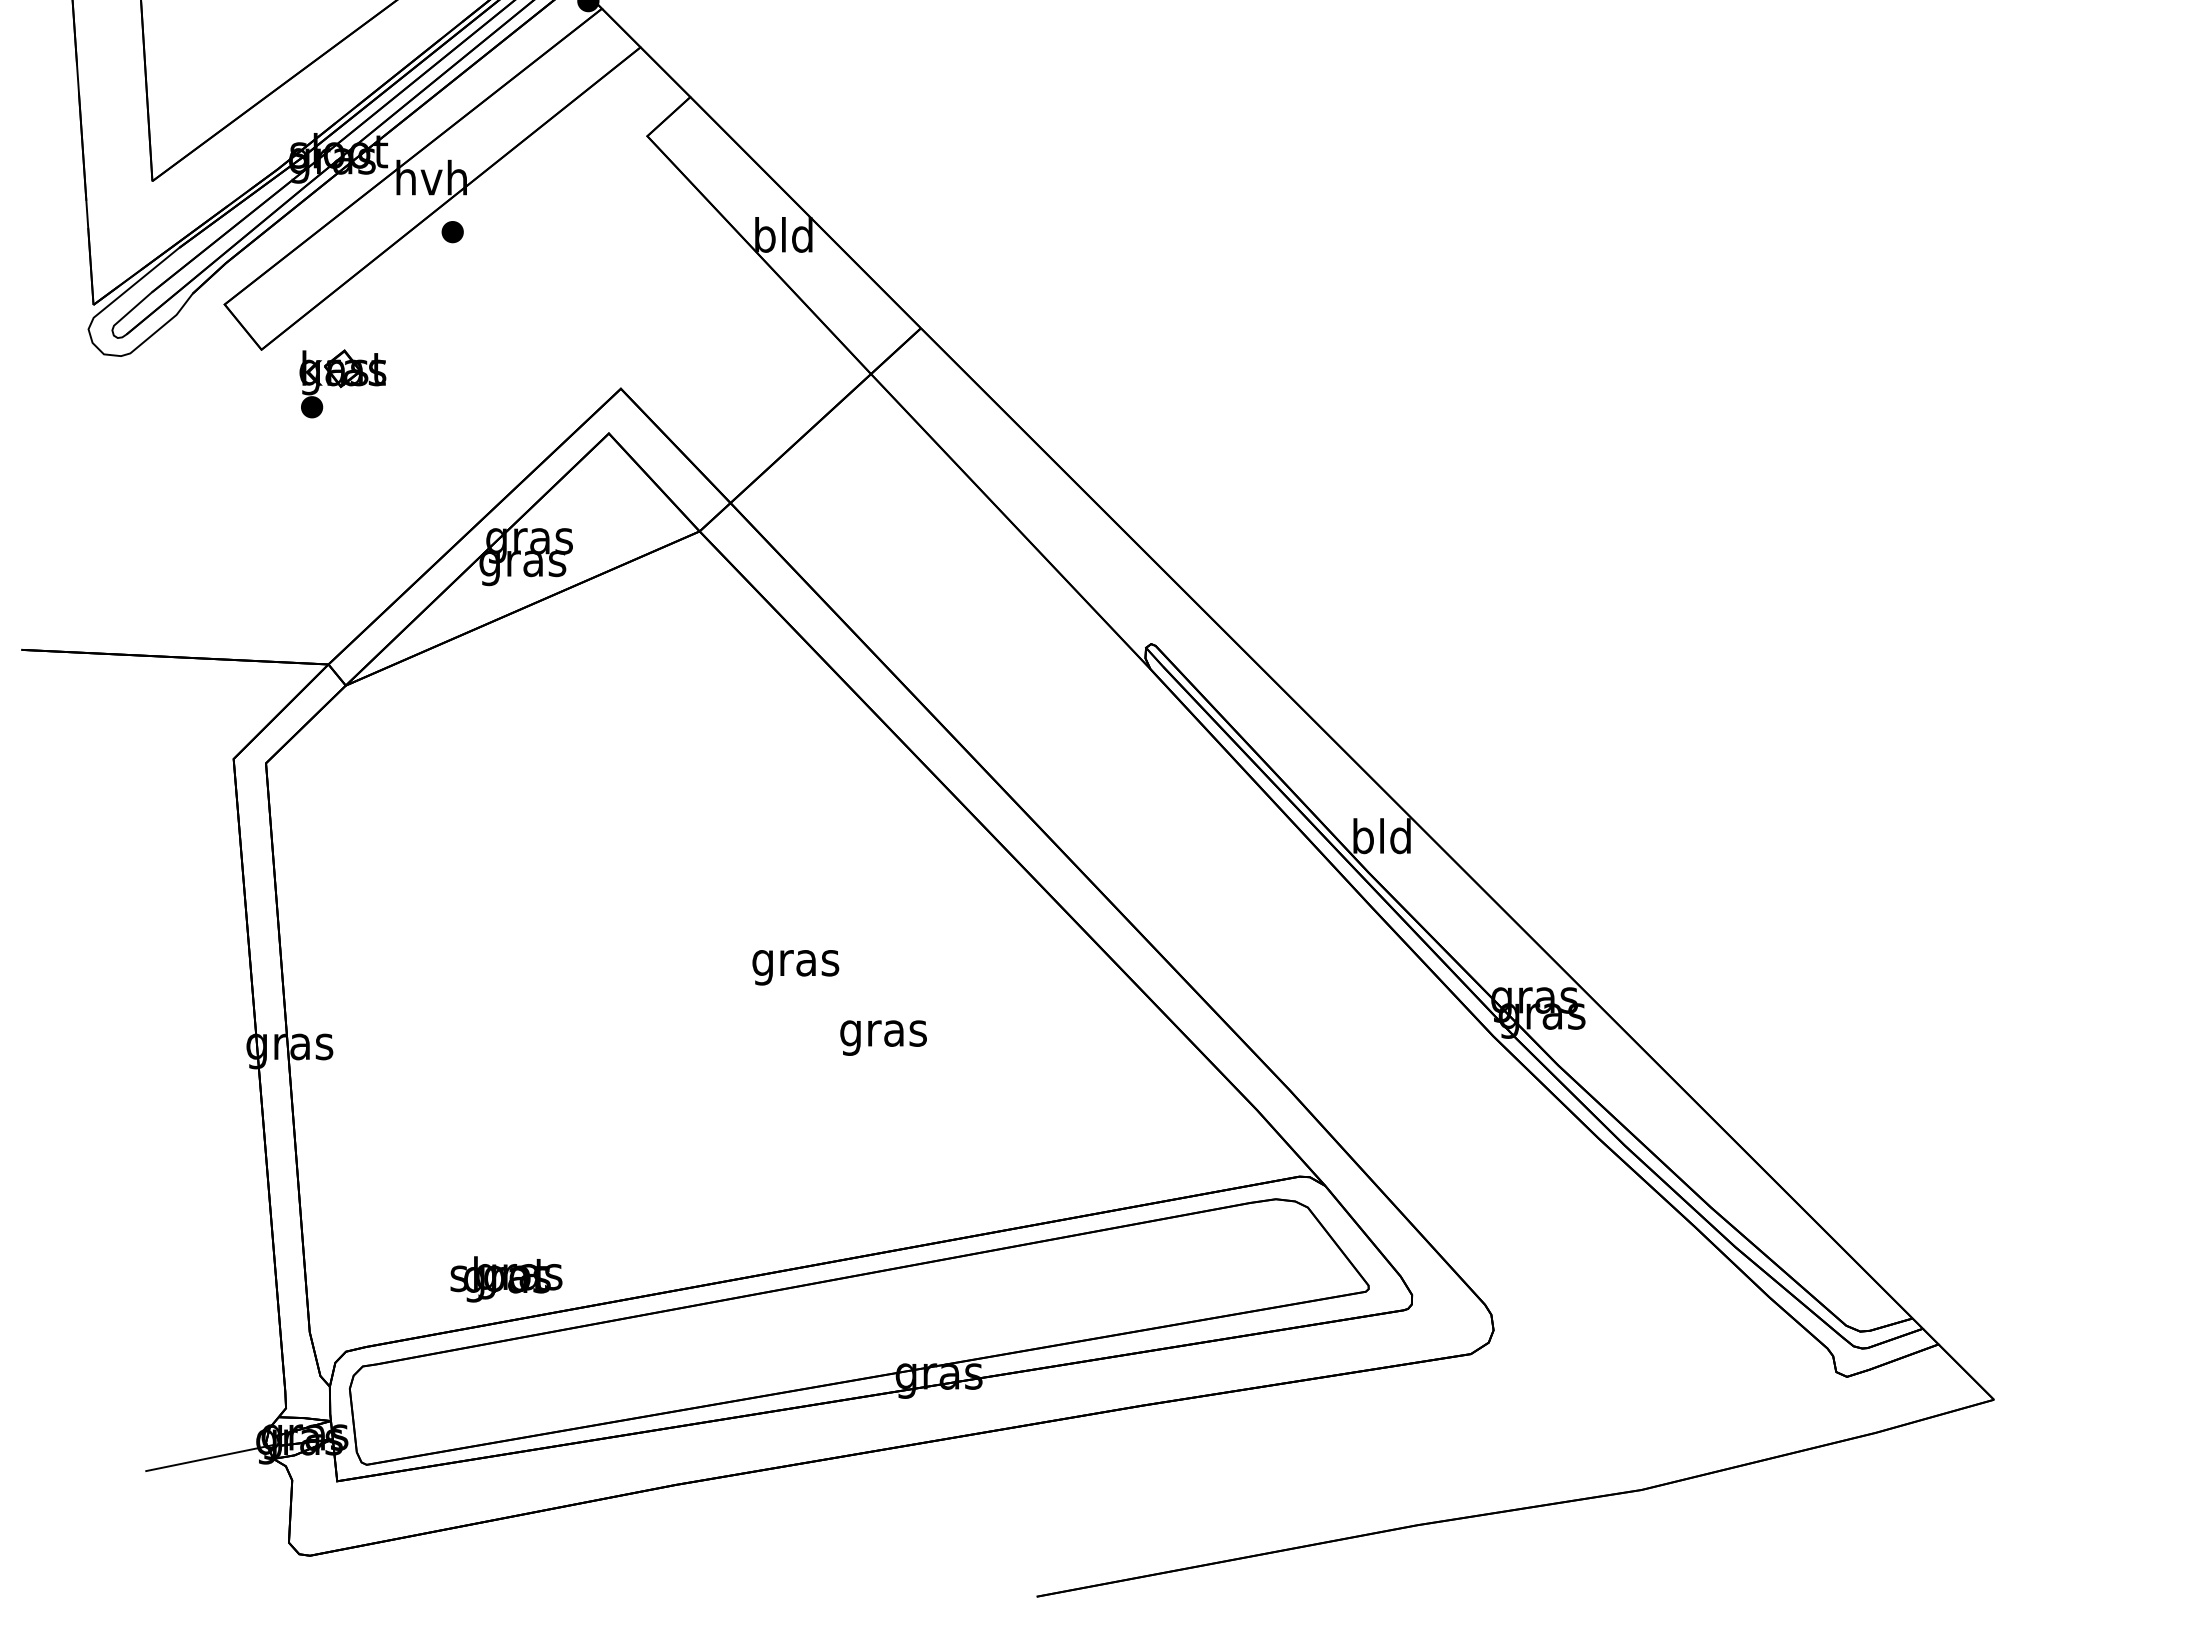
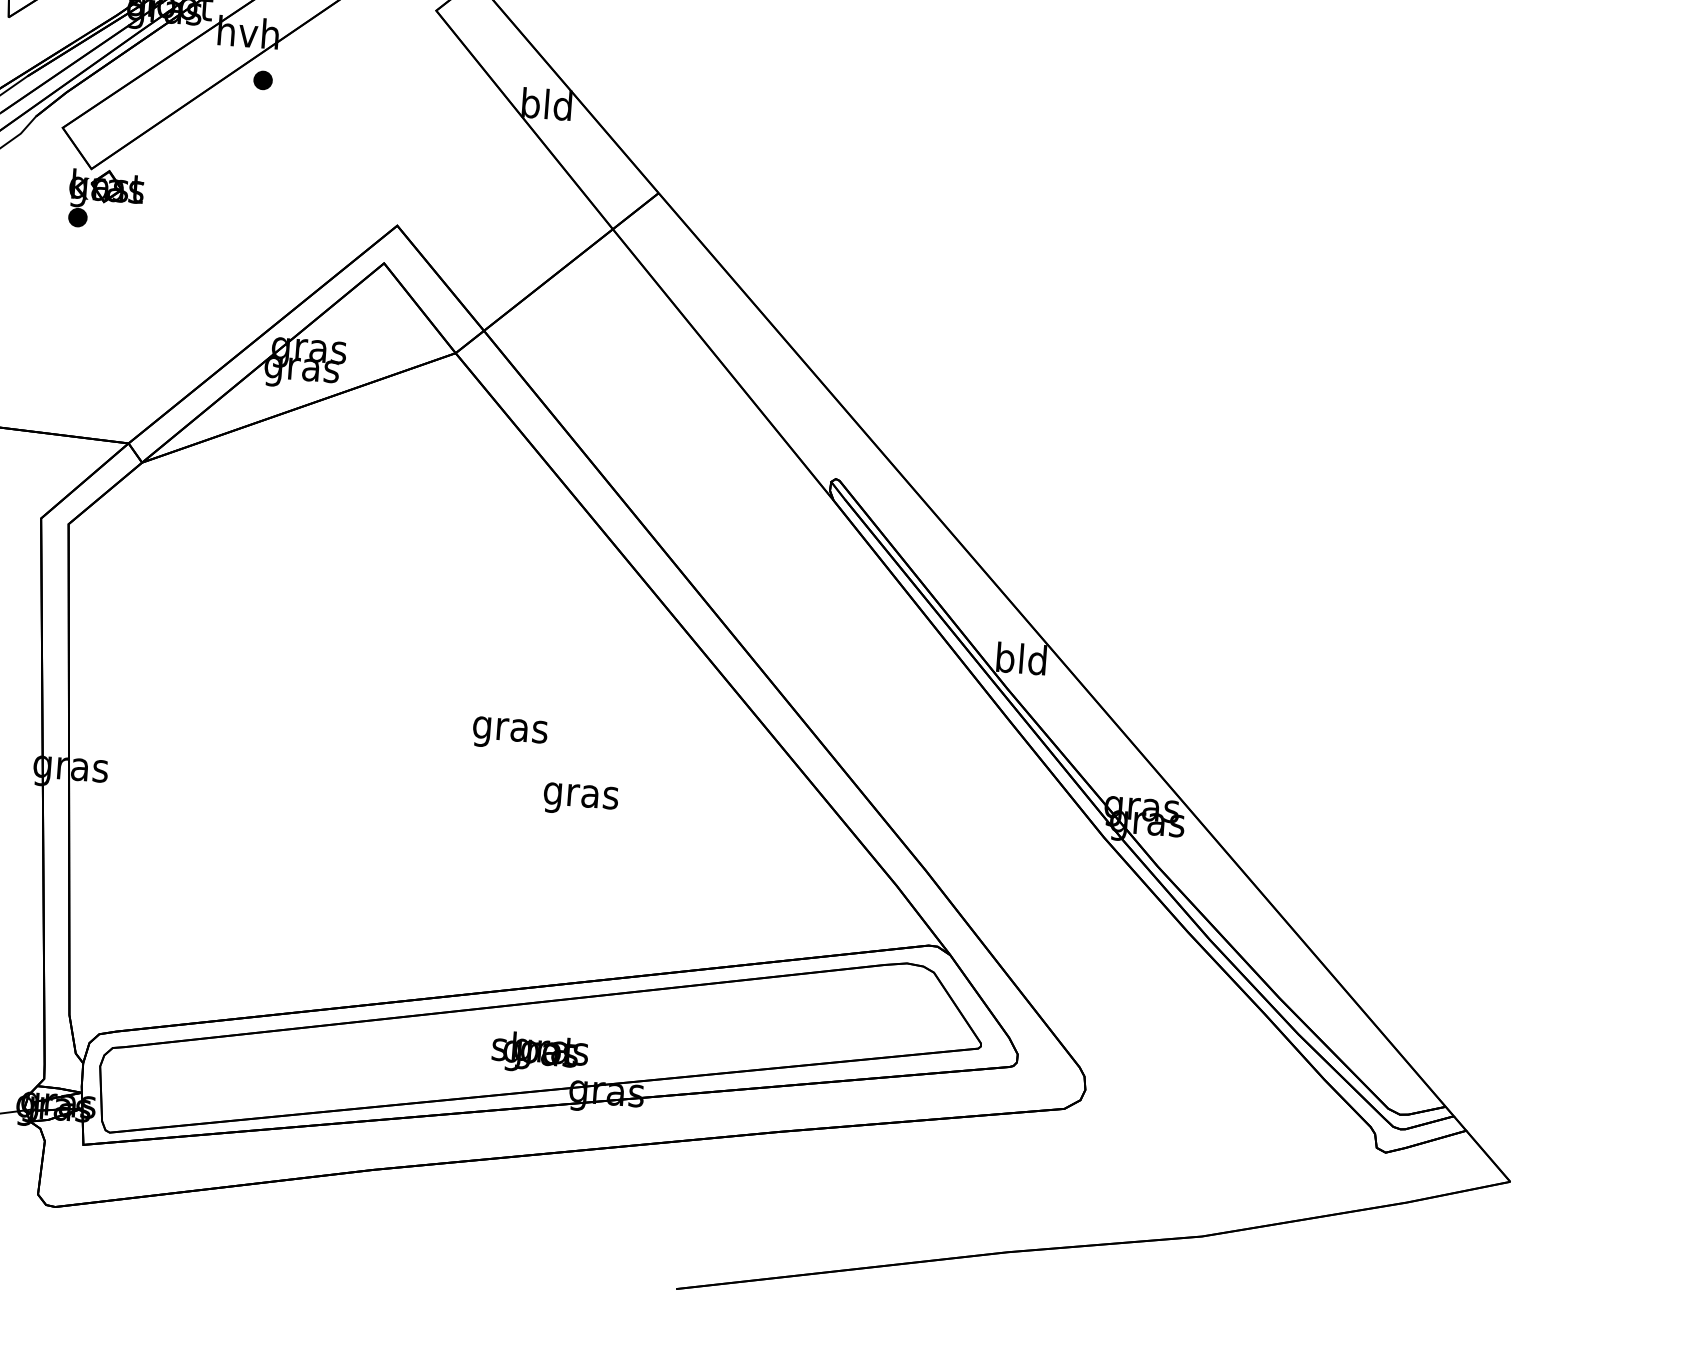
part: (342, 383) -> (105, 199), moved
text: (506, 1279) -> (540, 1053), moved

